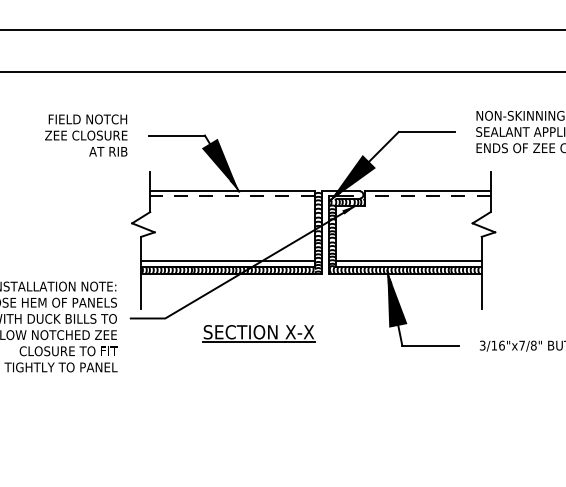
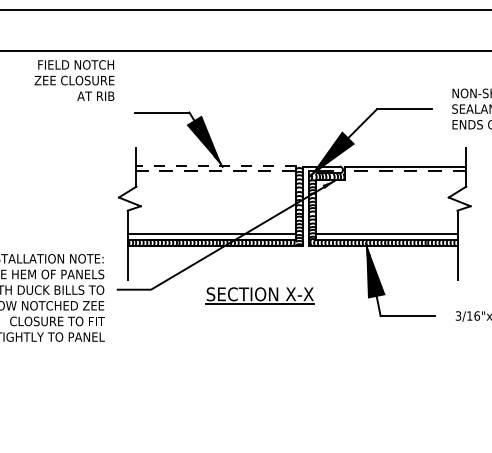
text: (86, 135) -> (74, 80), moved
line: (231, 191) -> (215, 166), solid -> dashed
part: (258, 333) -> (259, 295), moved

